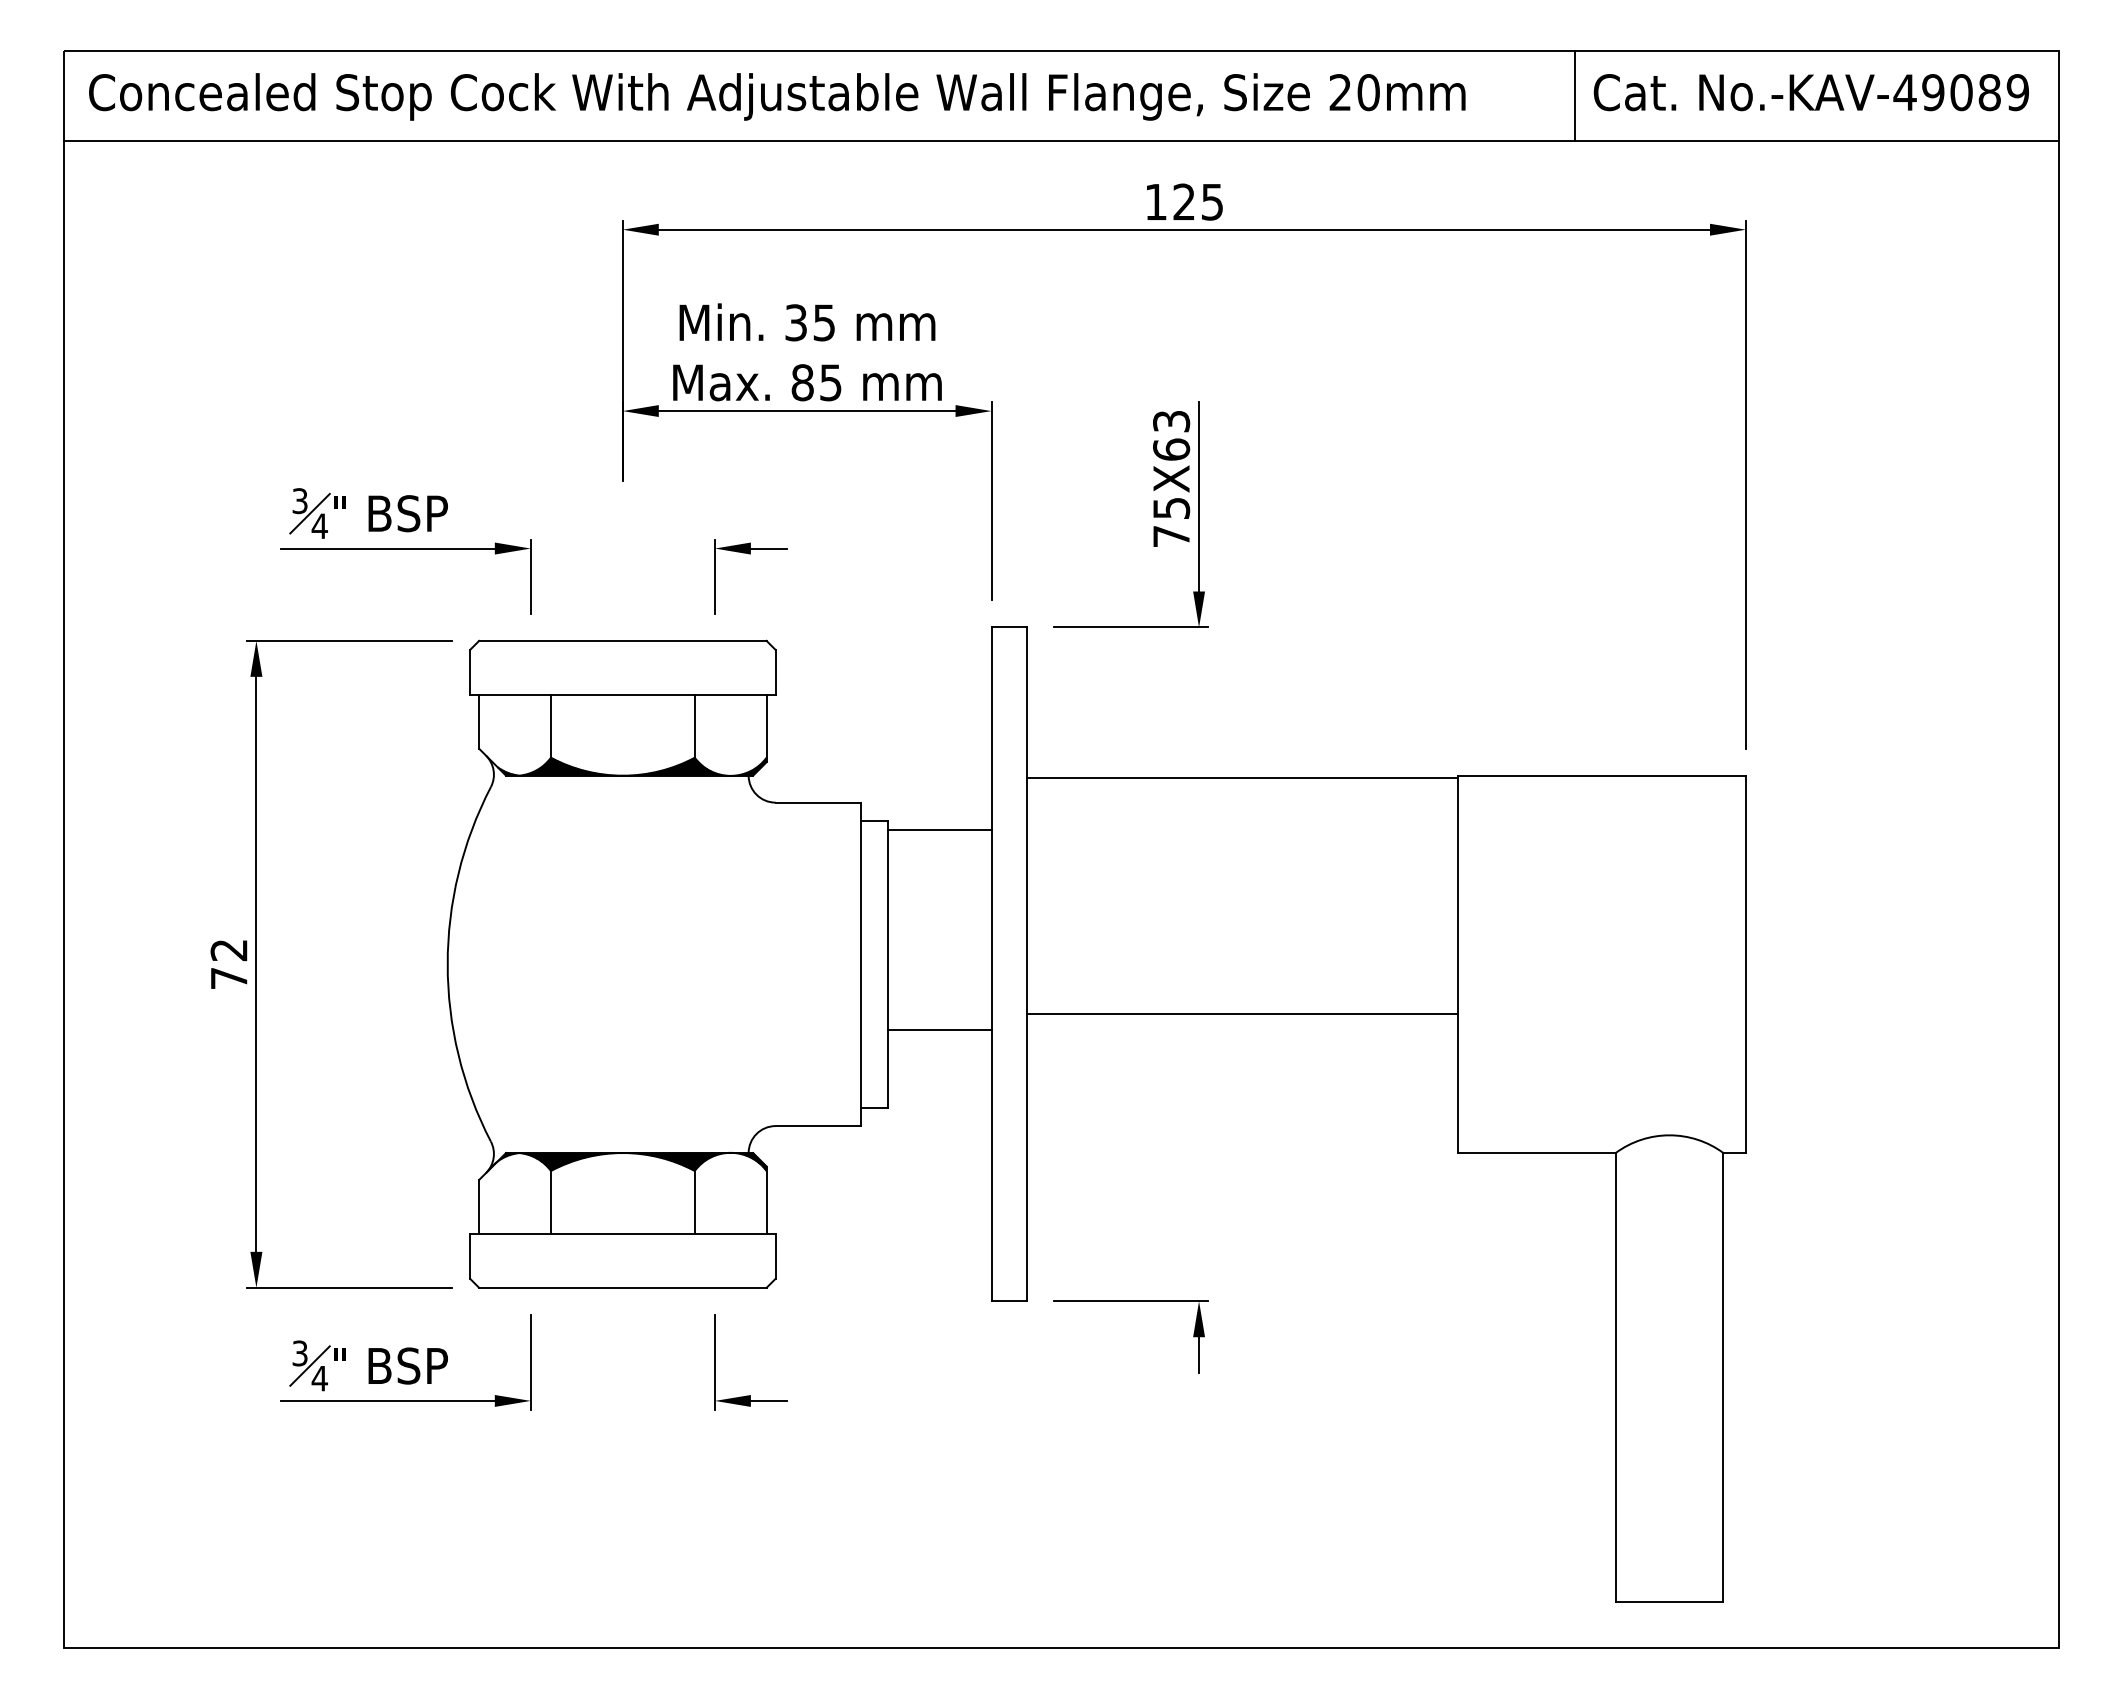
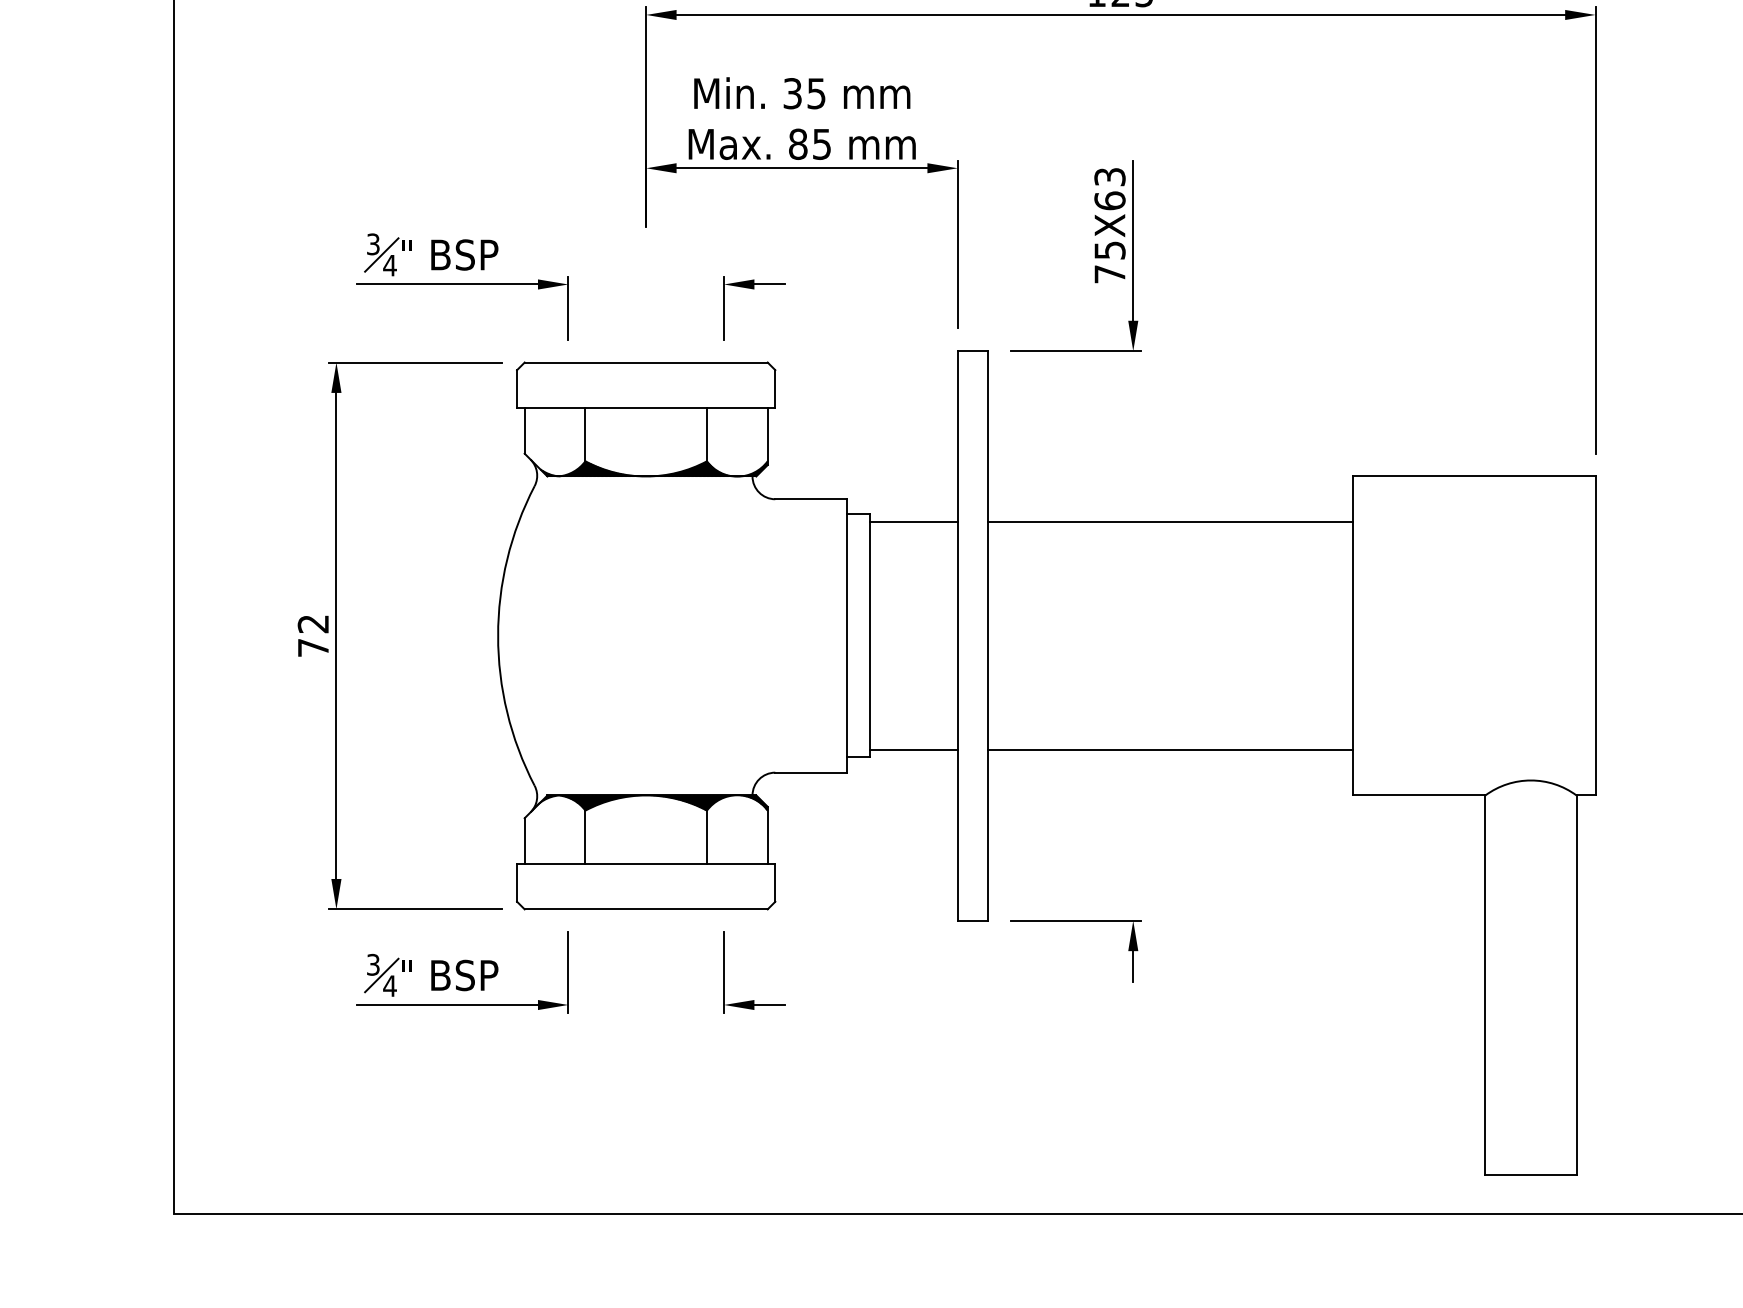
line: (1242, 777) -> (1169, 521), moved
line: (1242, 1014) -> (1169, 750), moved
line: (939, 1030) -> (913, 750), moved

